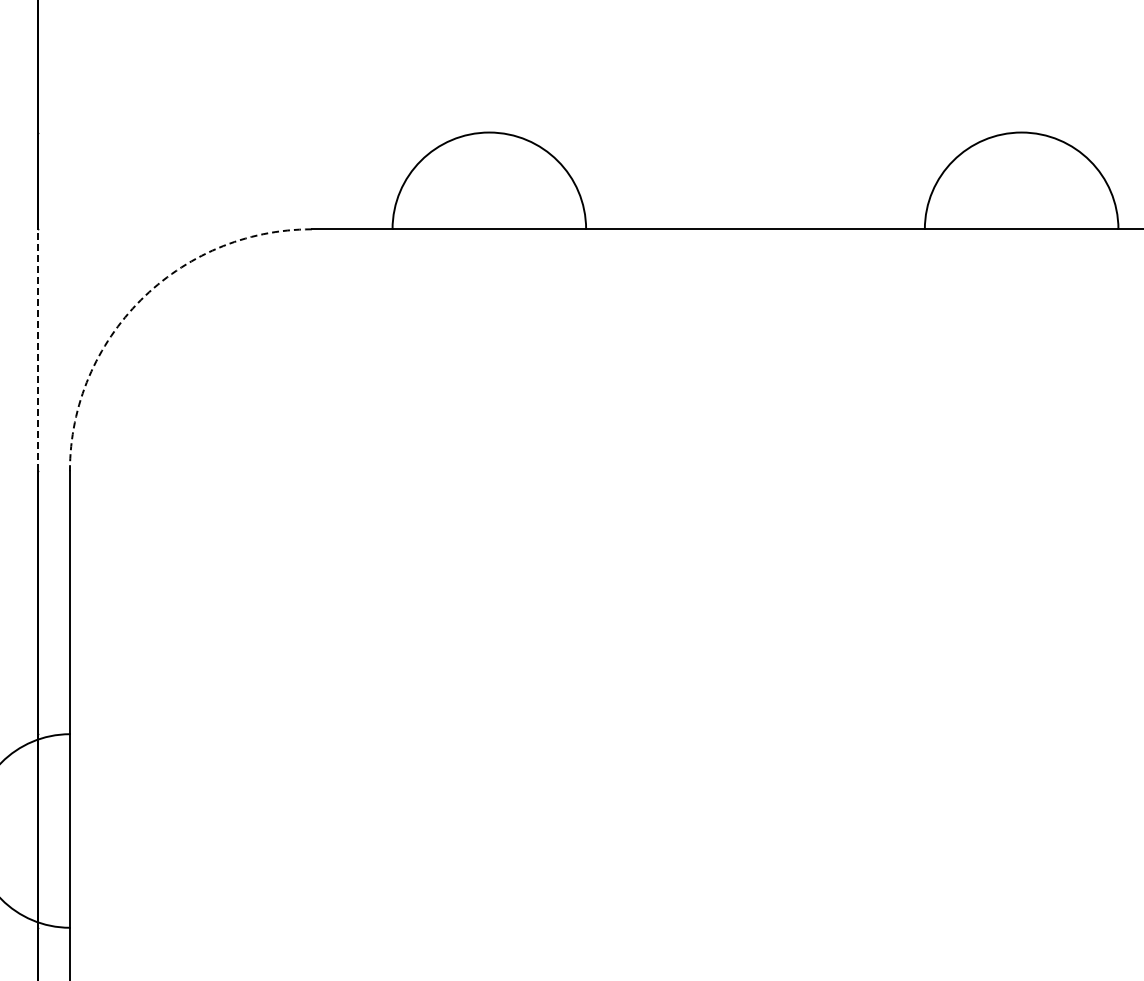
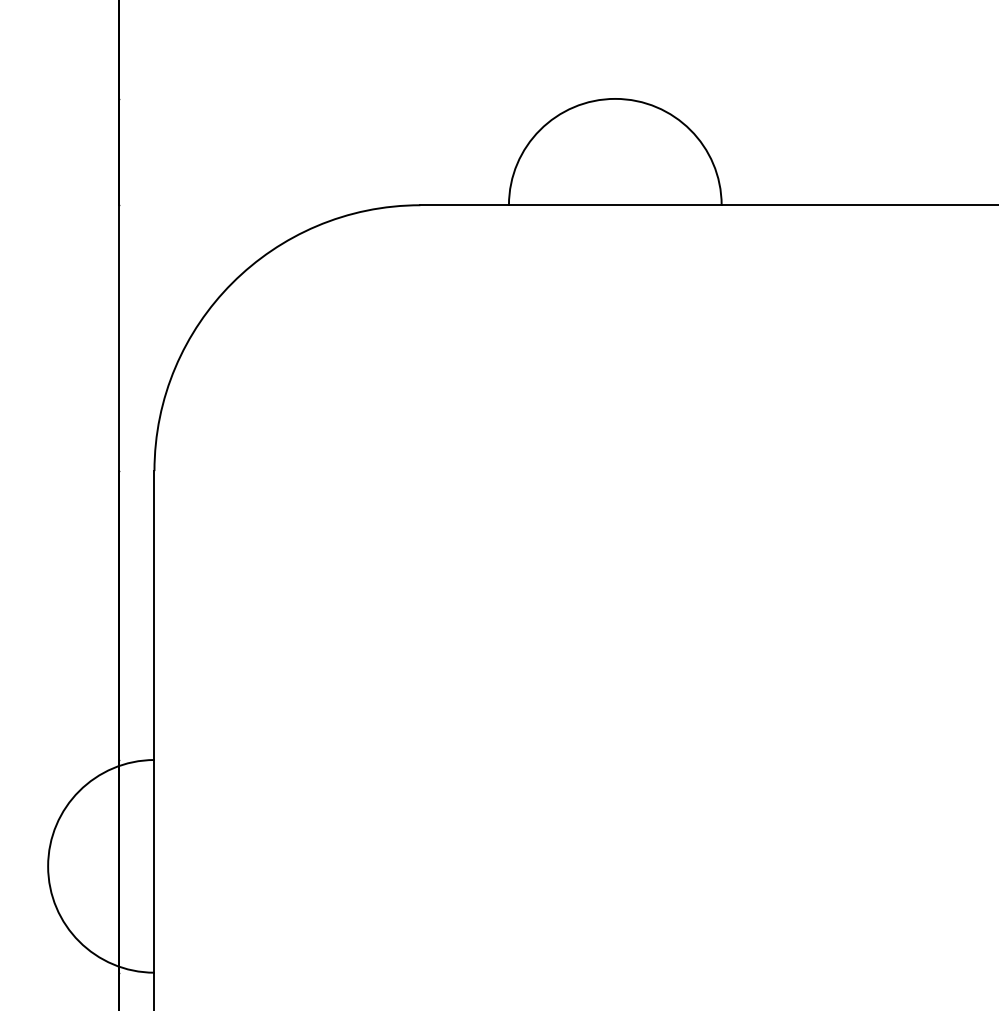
arc: (140, 300) -> (231, 283), dashed -> solid
line: (37, 350) -> (118, 338), dashed -> solid

